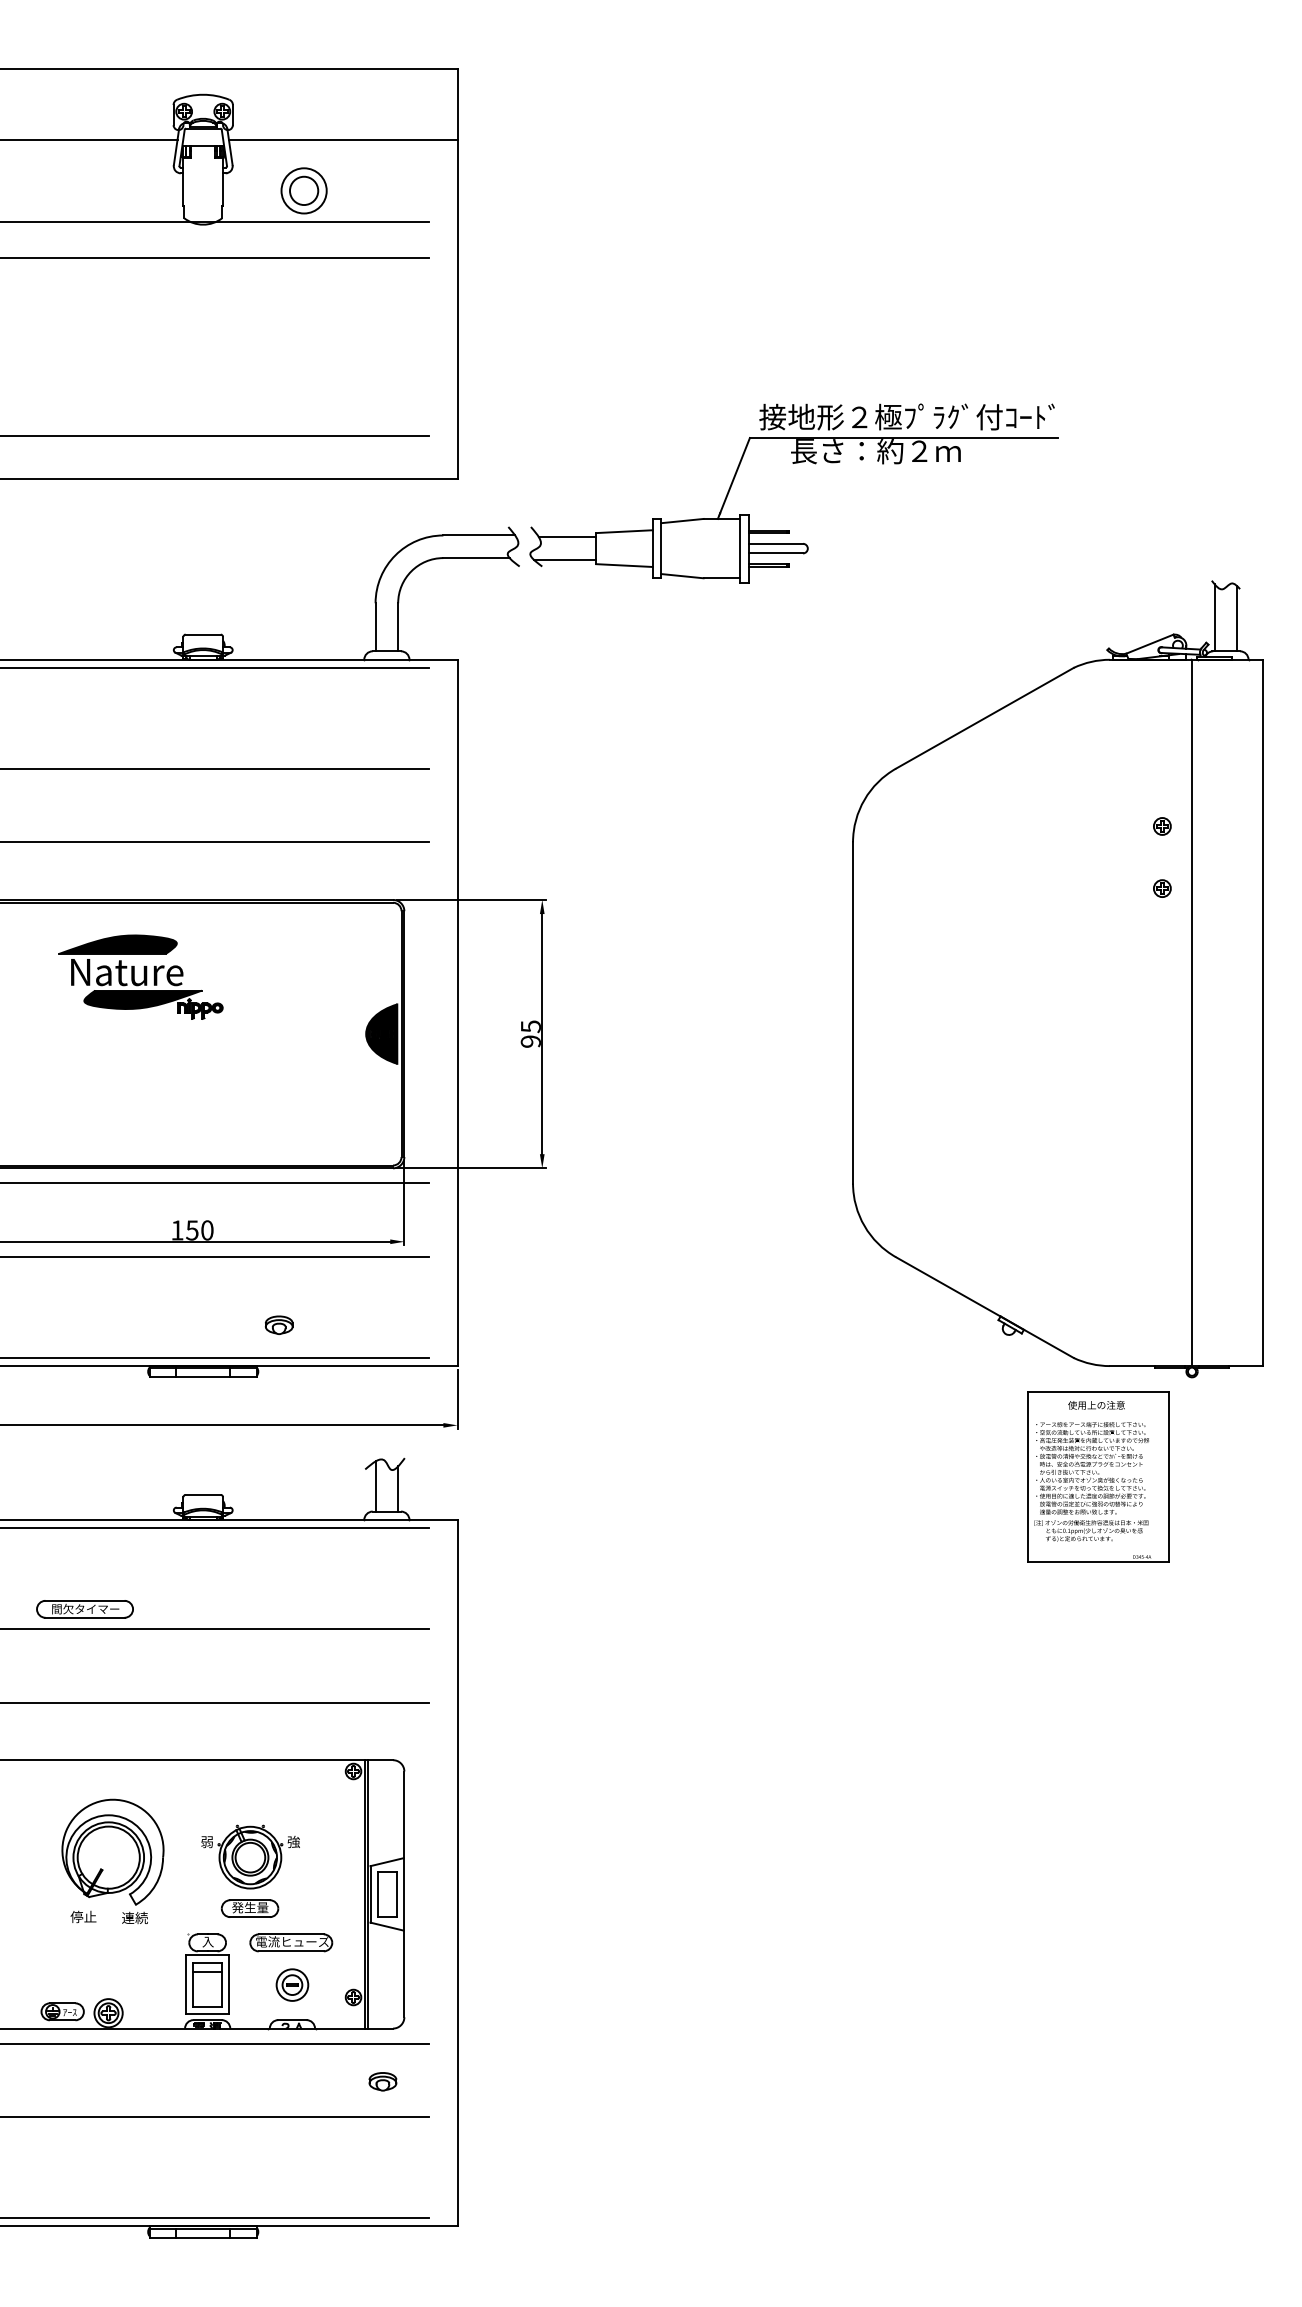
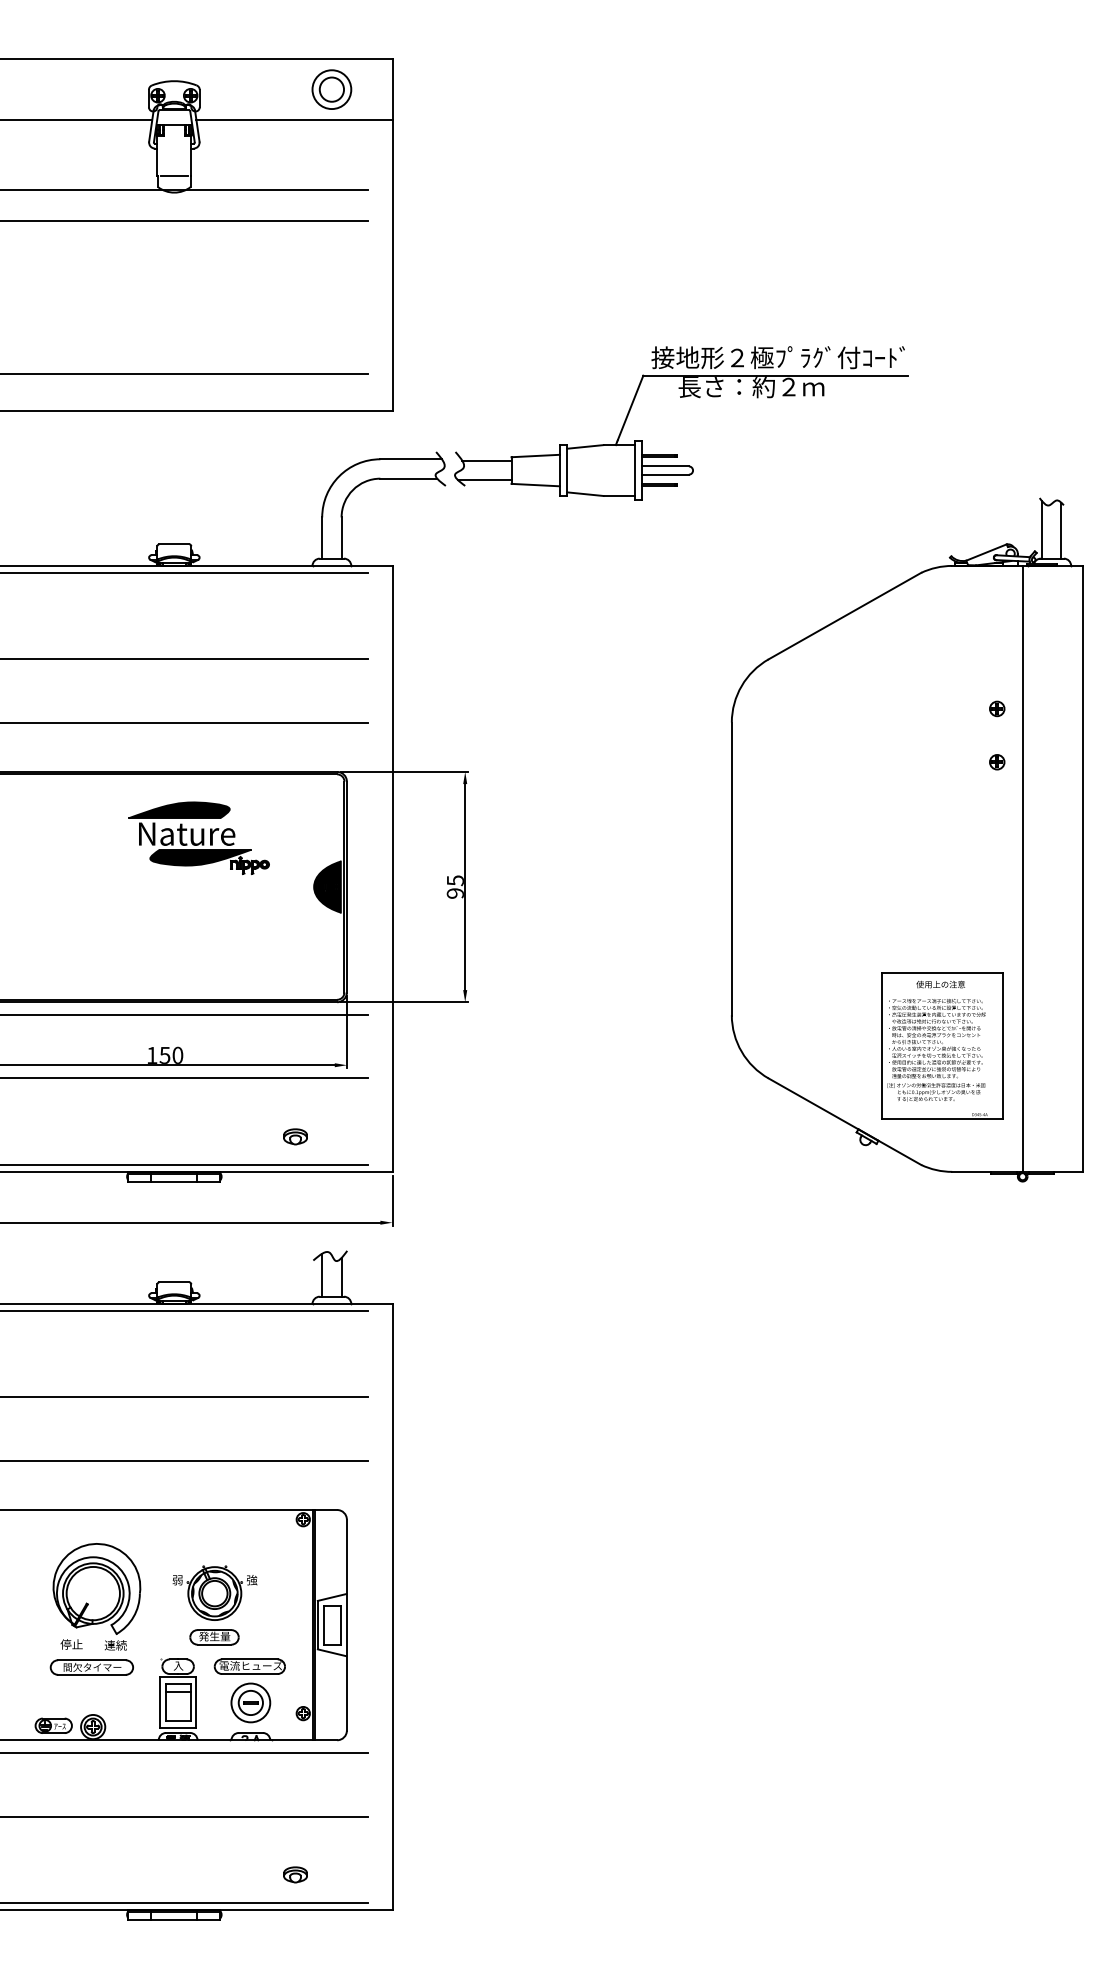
part: (303, 190) -> (331, 89), moved
line: (202, 205) -> (173, 176), added
part: (140, 976) -> (198, 837), moved
part: (279, 1324) -> (295, 1136), moved
part: (1098, 1476) -> (942, 1045), moved
part: (84, 1609) -> (91, 1667), moved
part: (291, 1984) -> (250, 1702), size x1.43
part: (382, 2081) -> (295, 1874), moved

